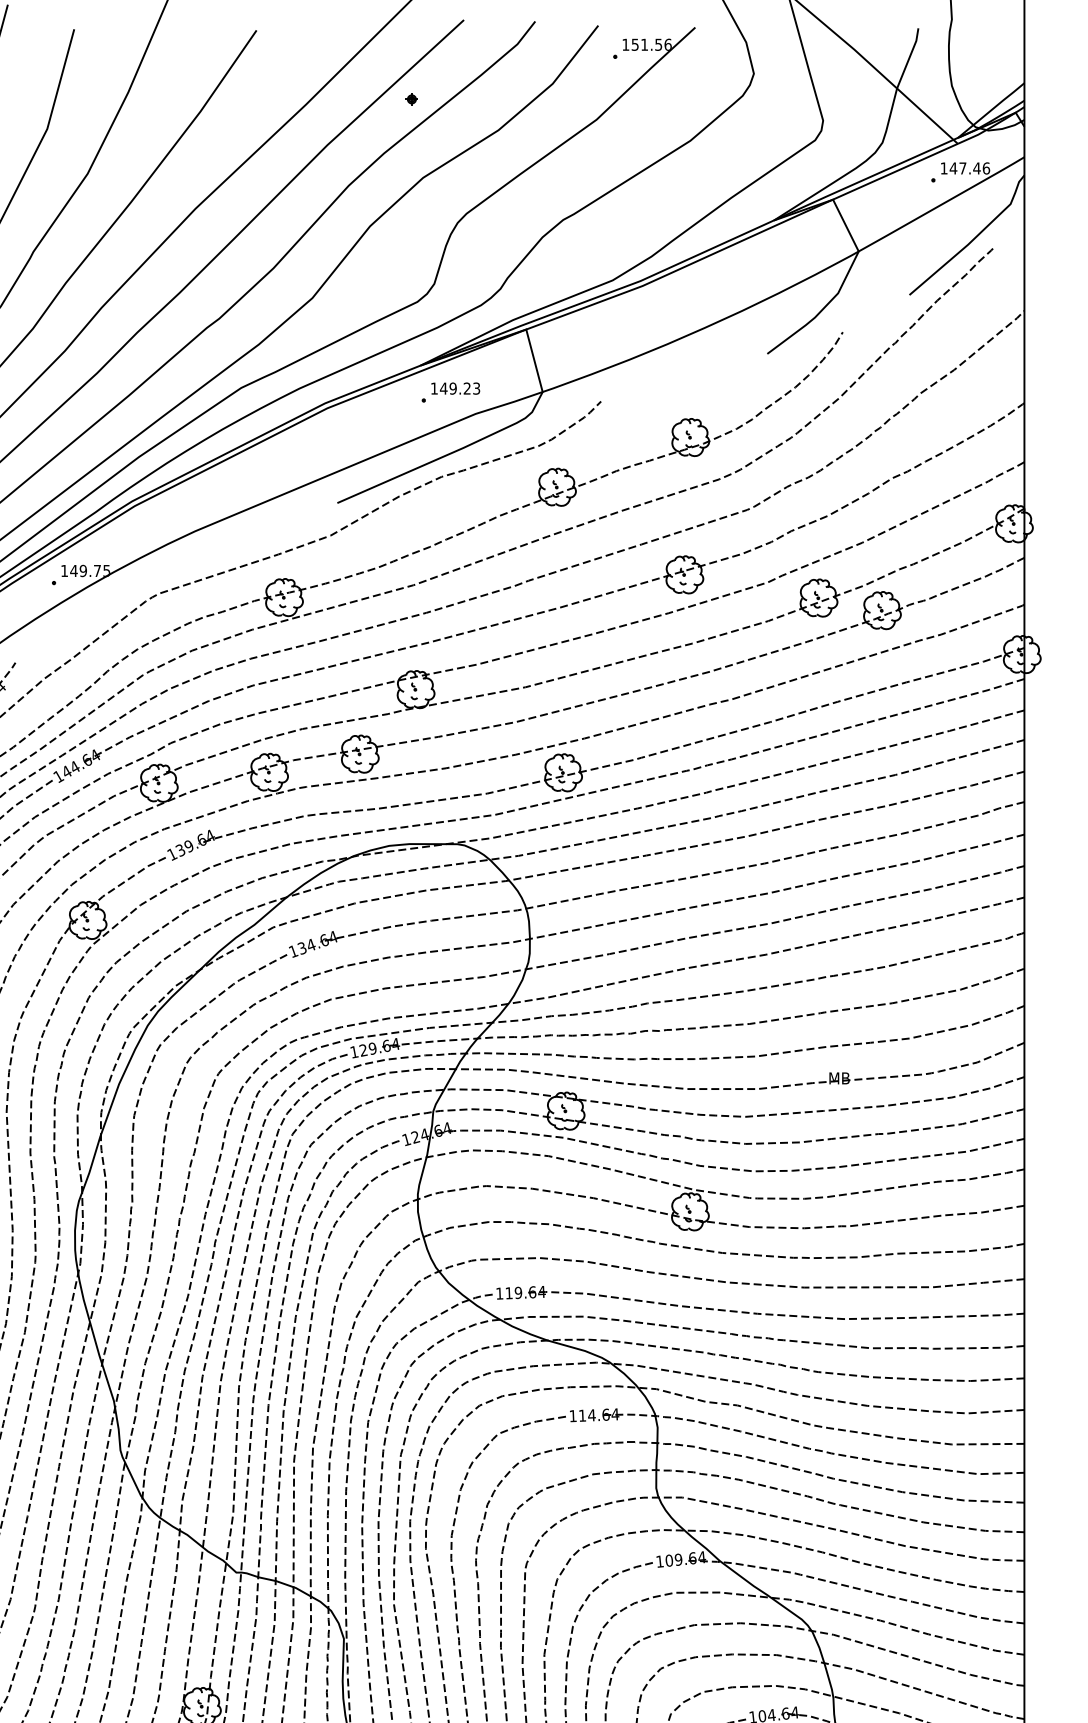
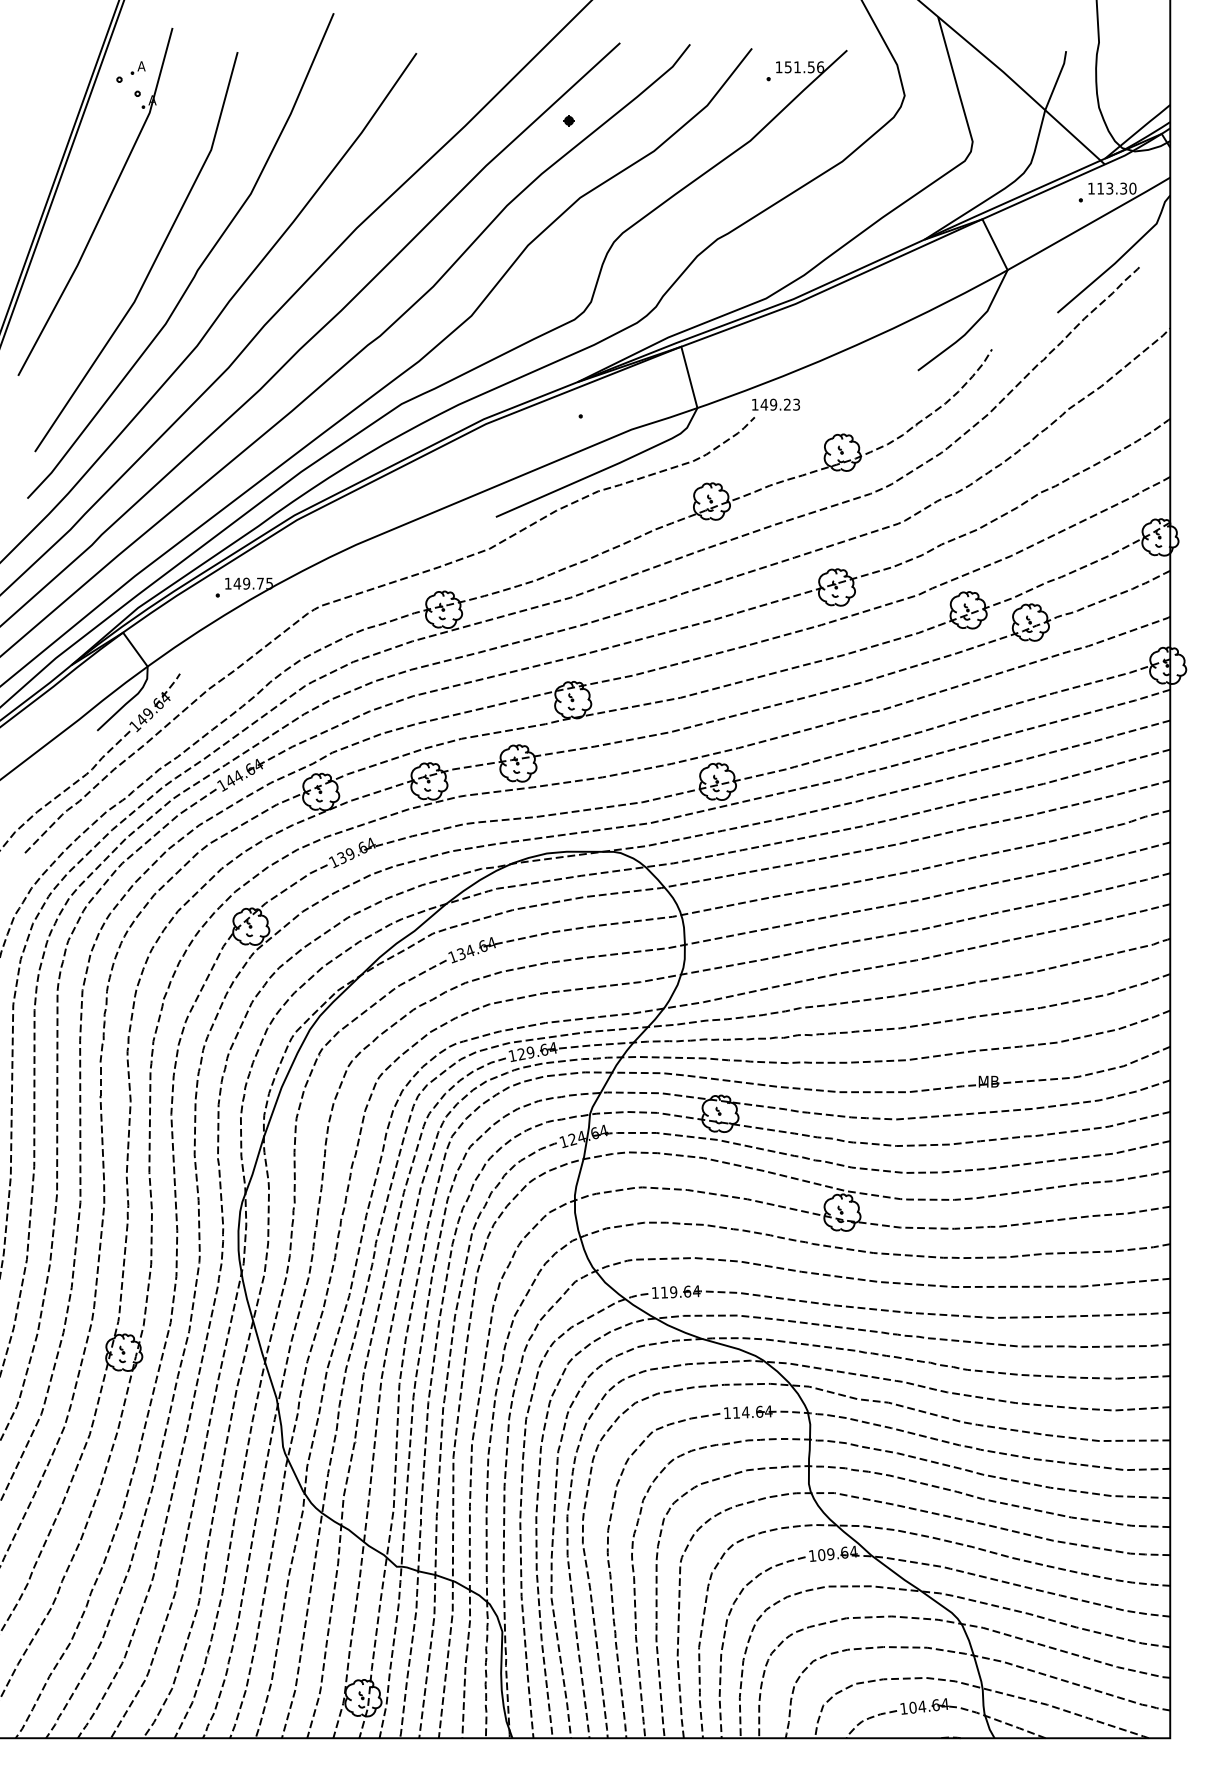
text: (969, 168) -> (1116, 188), 147.46 -> 113.30
text: (455, 388) -> (775, 404), moved

